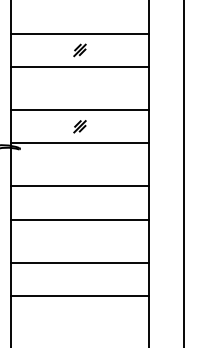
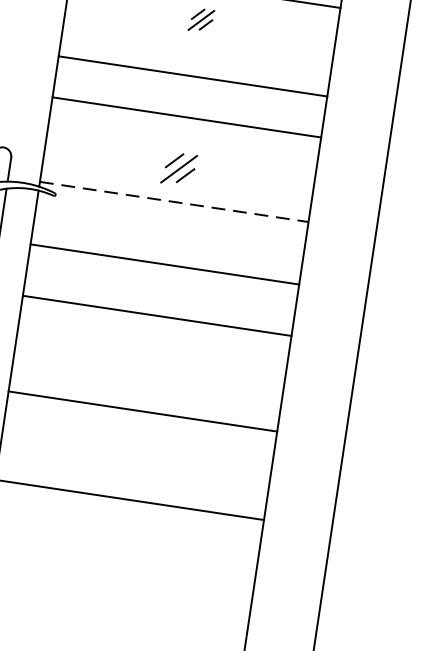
line: (79, 67) -> (191, 77), moved
line: (79, 110) -> (185, 118), moved
part: (79, 126) -> (178, 168), size x1.4
line: (79, 143) -> (173, 201), solid -> dashed
line: (79, 186) -> (163, 264), moved
line: (79, 219) -> (156, 315), moved
line: (79, 262) -> (142, 410), moved

